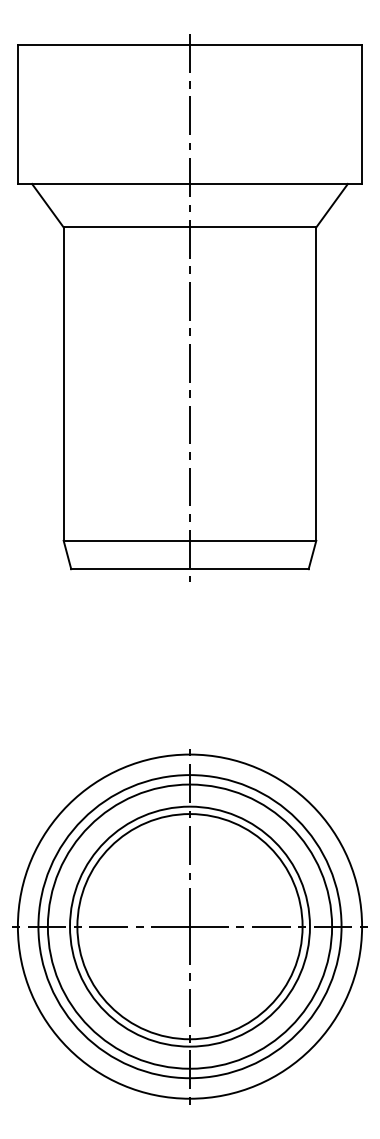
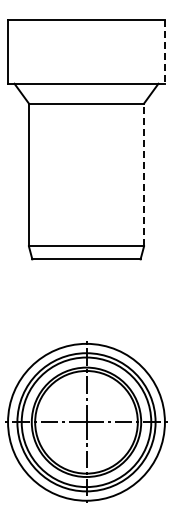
line: (361, 115) -> (164, 52), solid -> dashed
line: (190, 308) -> (86, 140), removed
line: (317, 383) -> (144, 174), solid -> dashed

